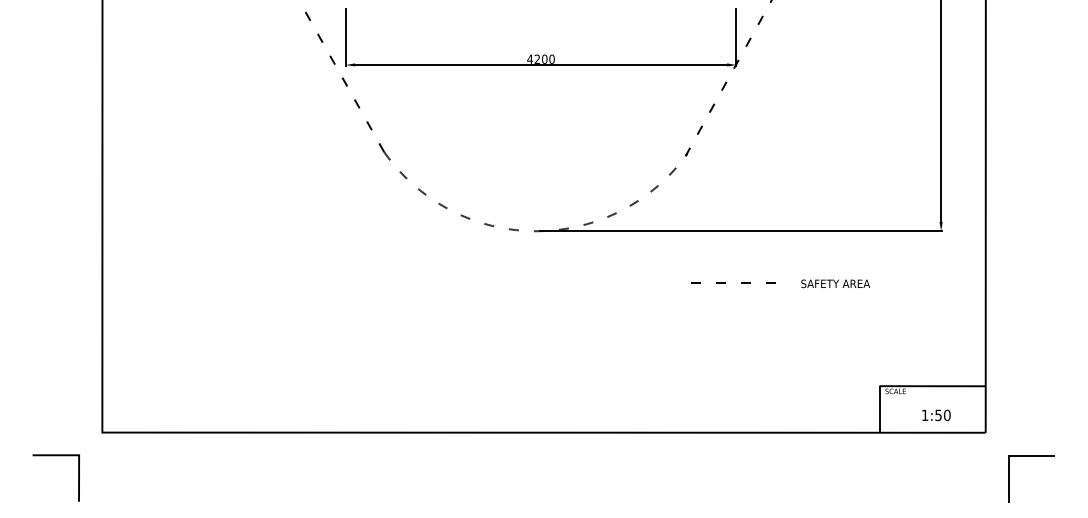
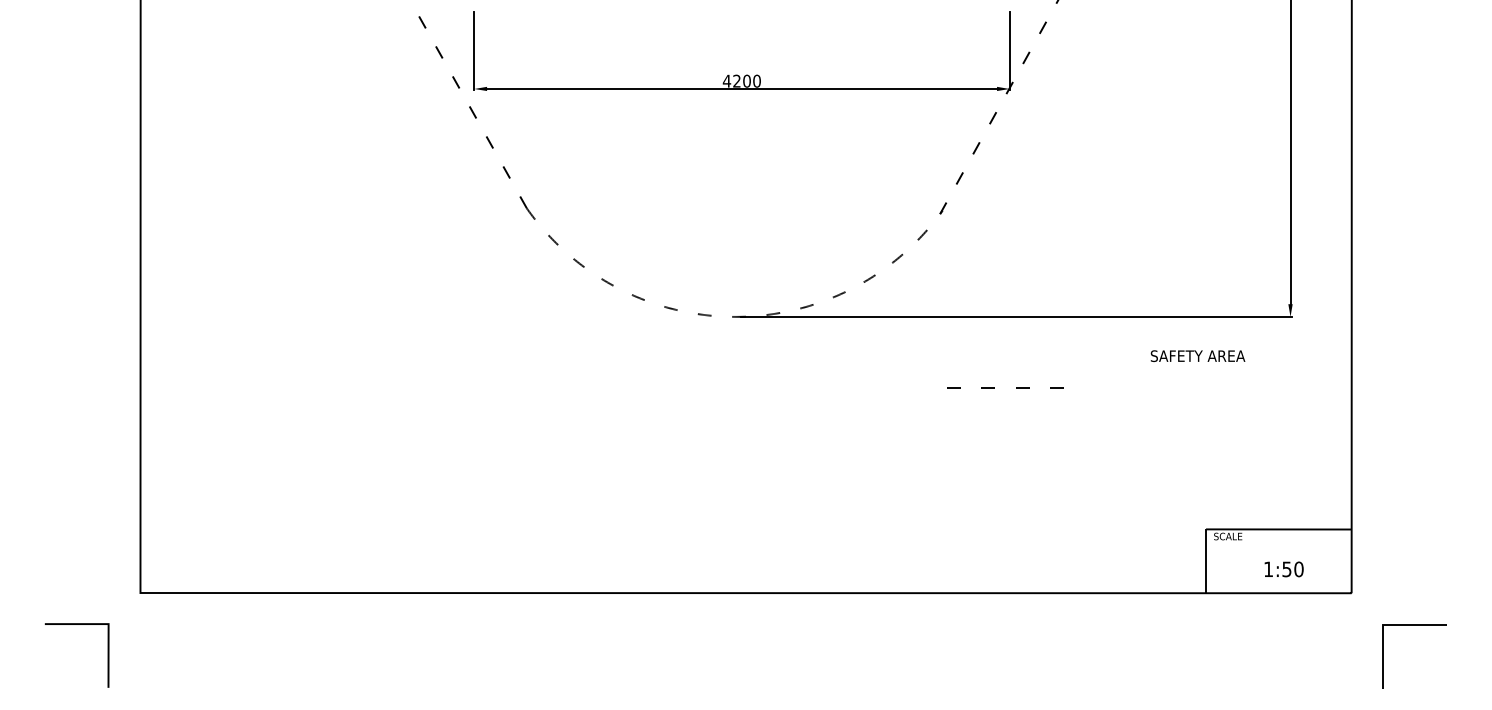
text: (835, 283) -> (1197, 355), moved

